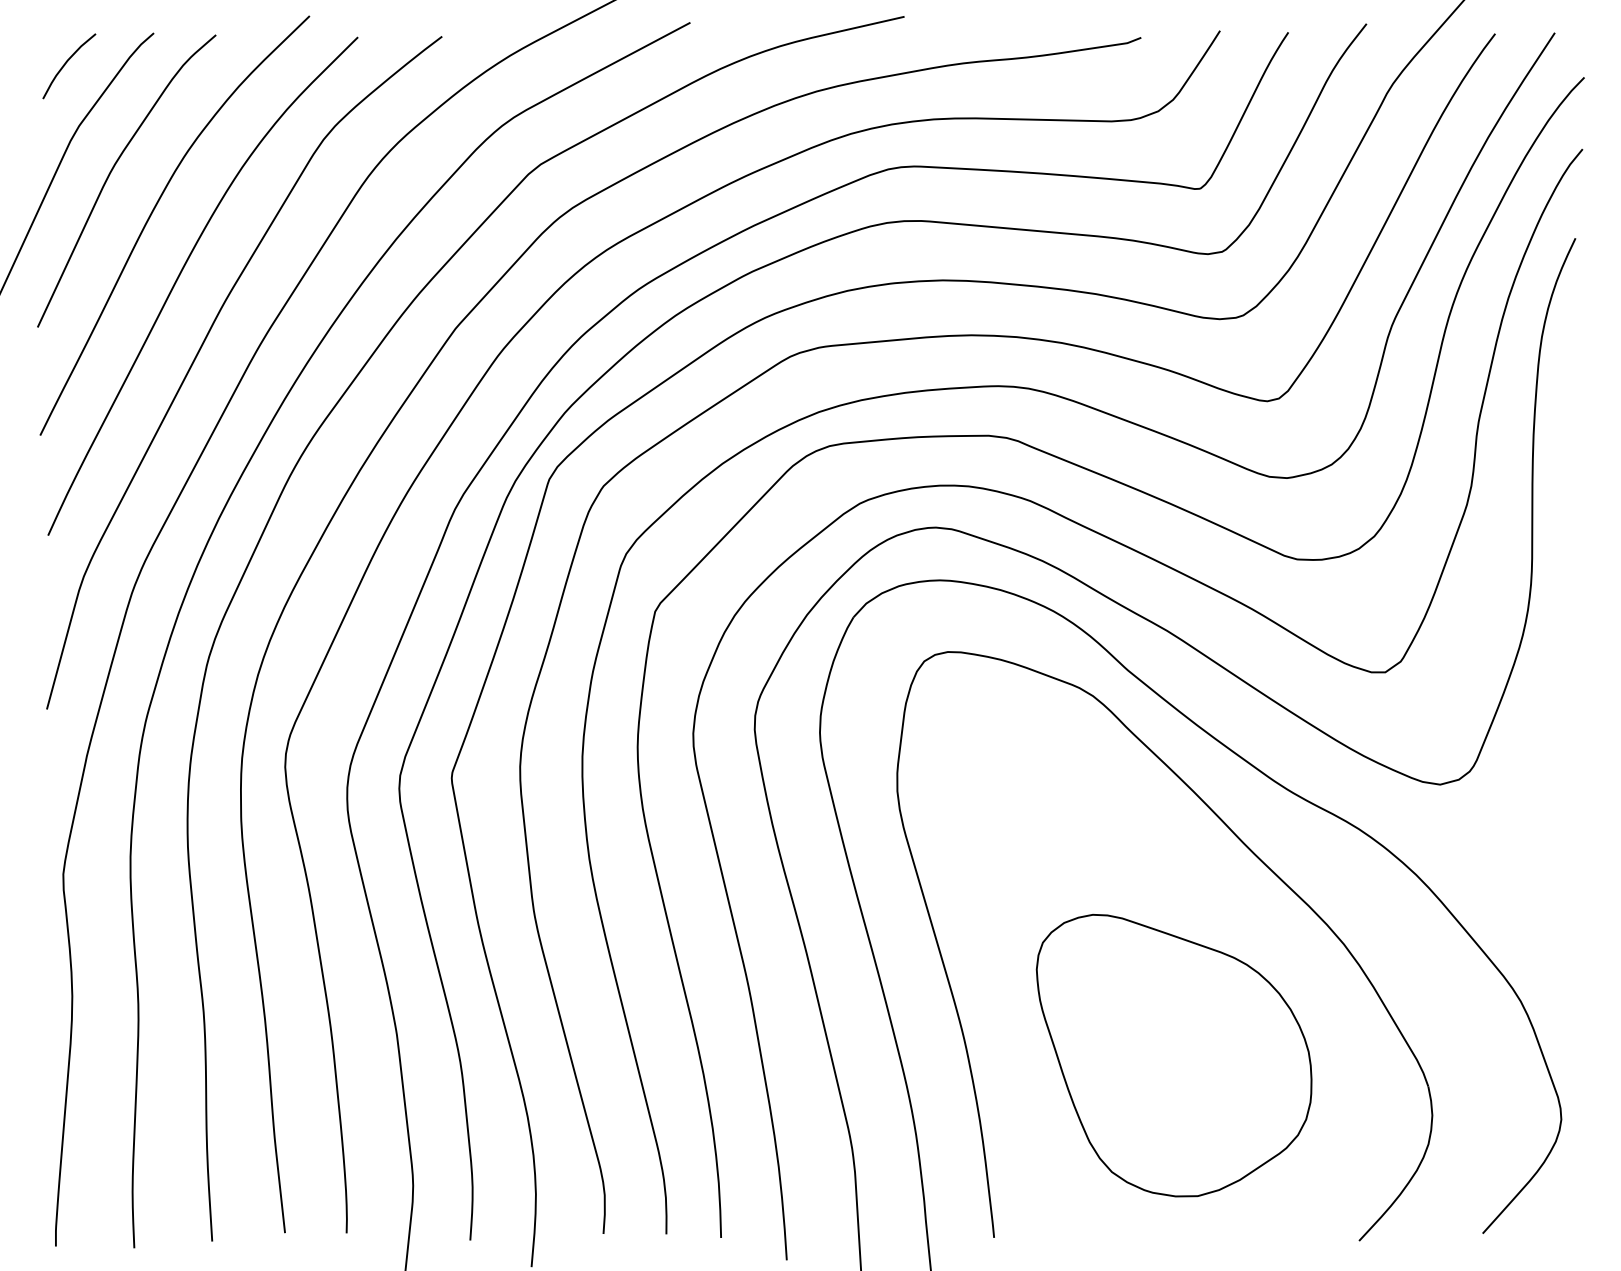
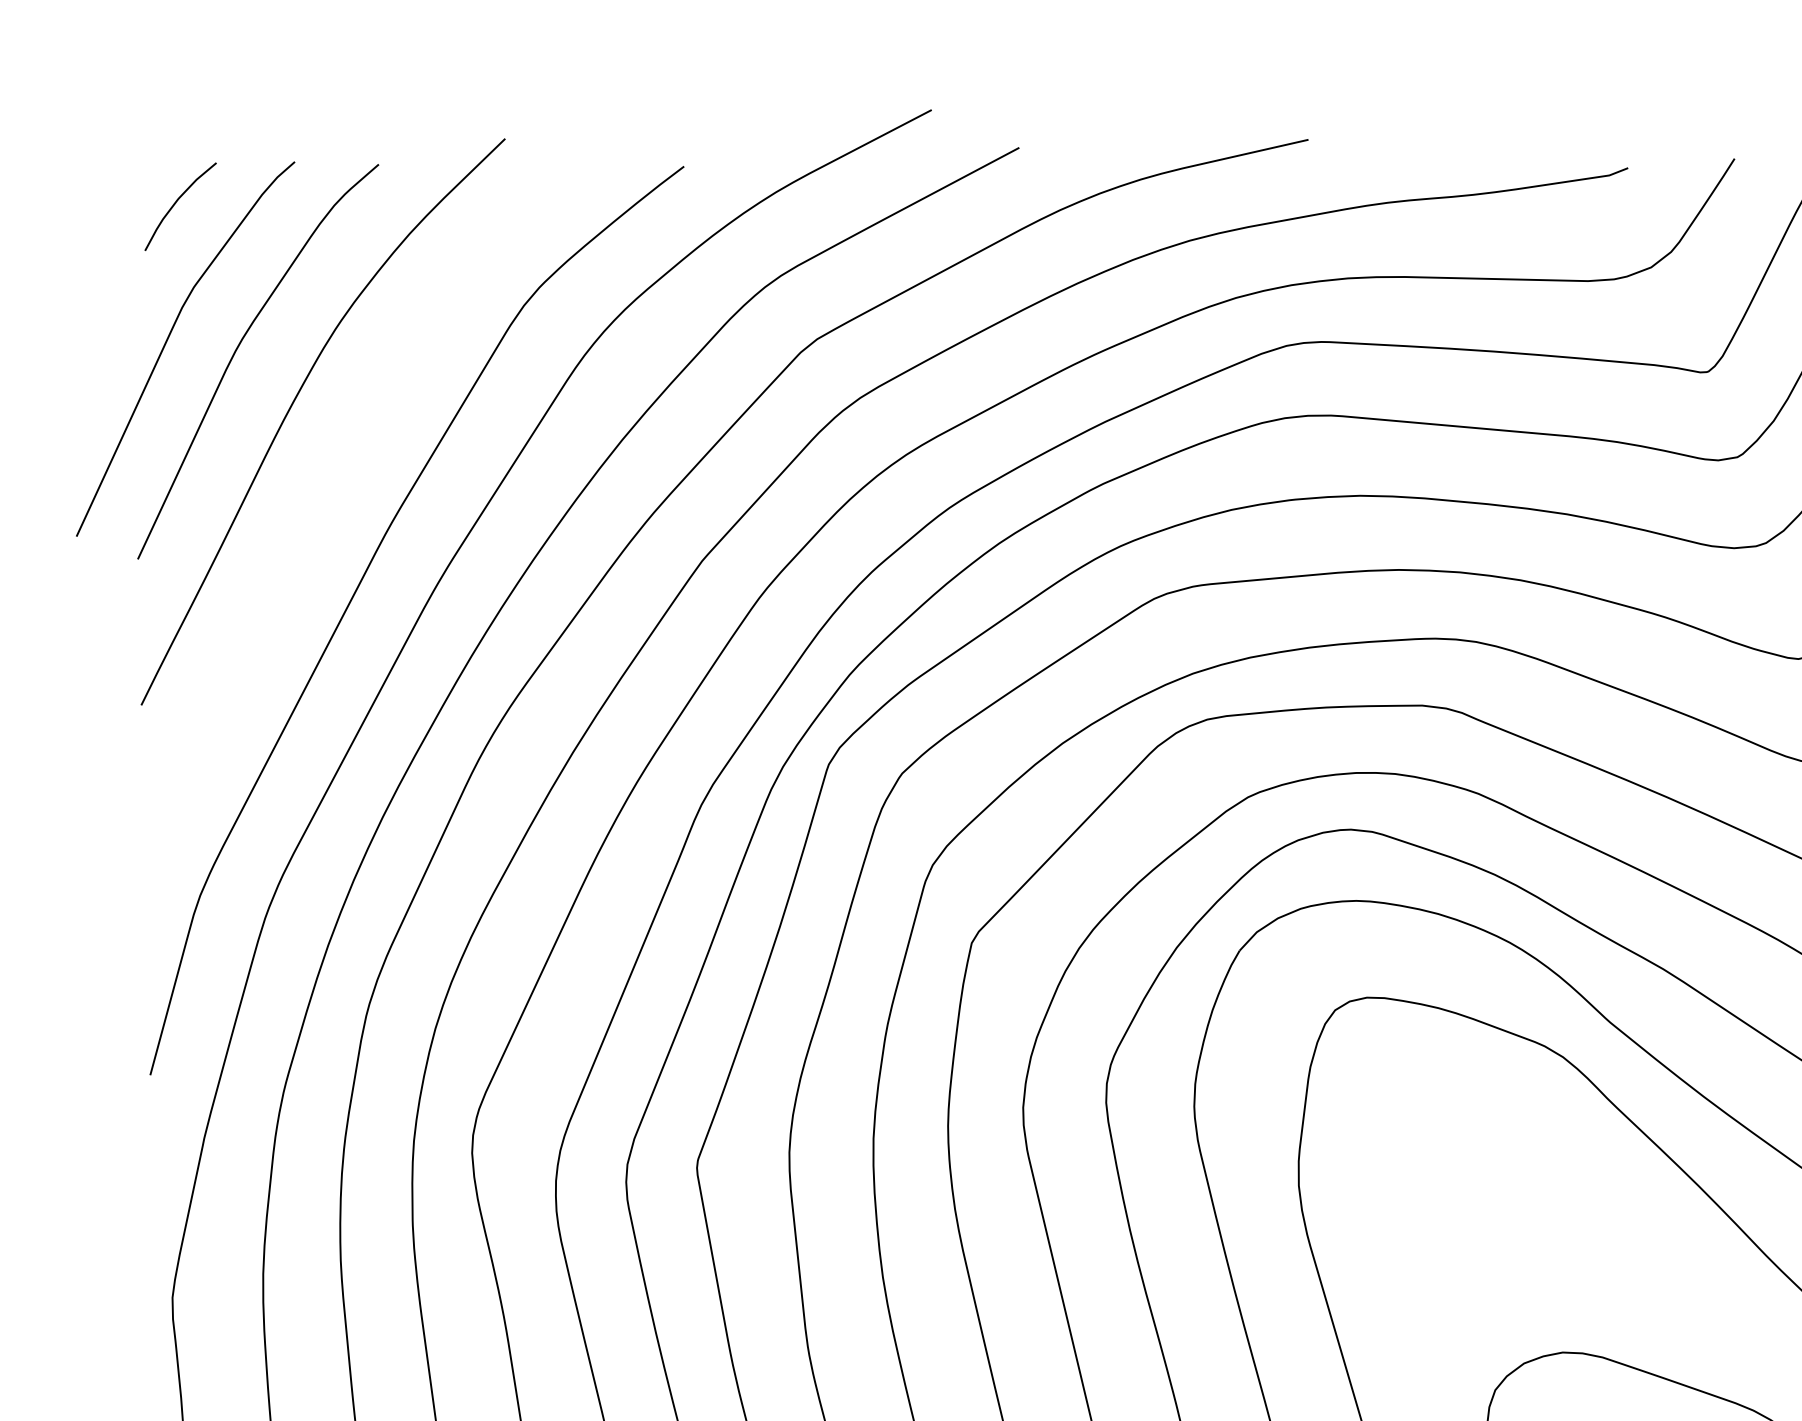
curve: (180, 275) -> (330, 489), removed

